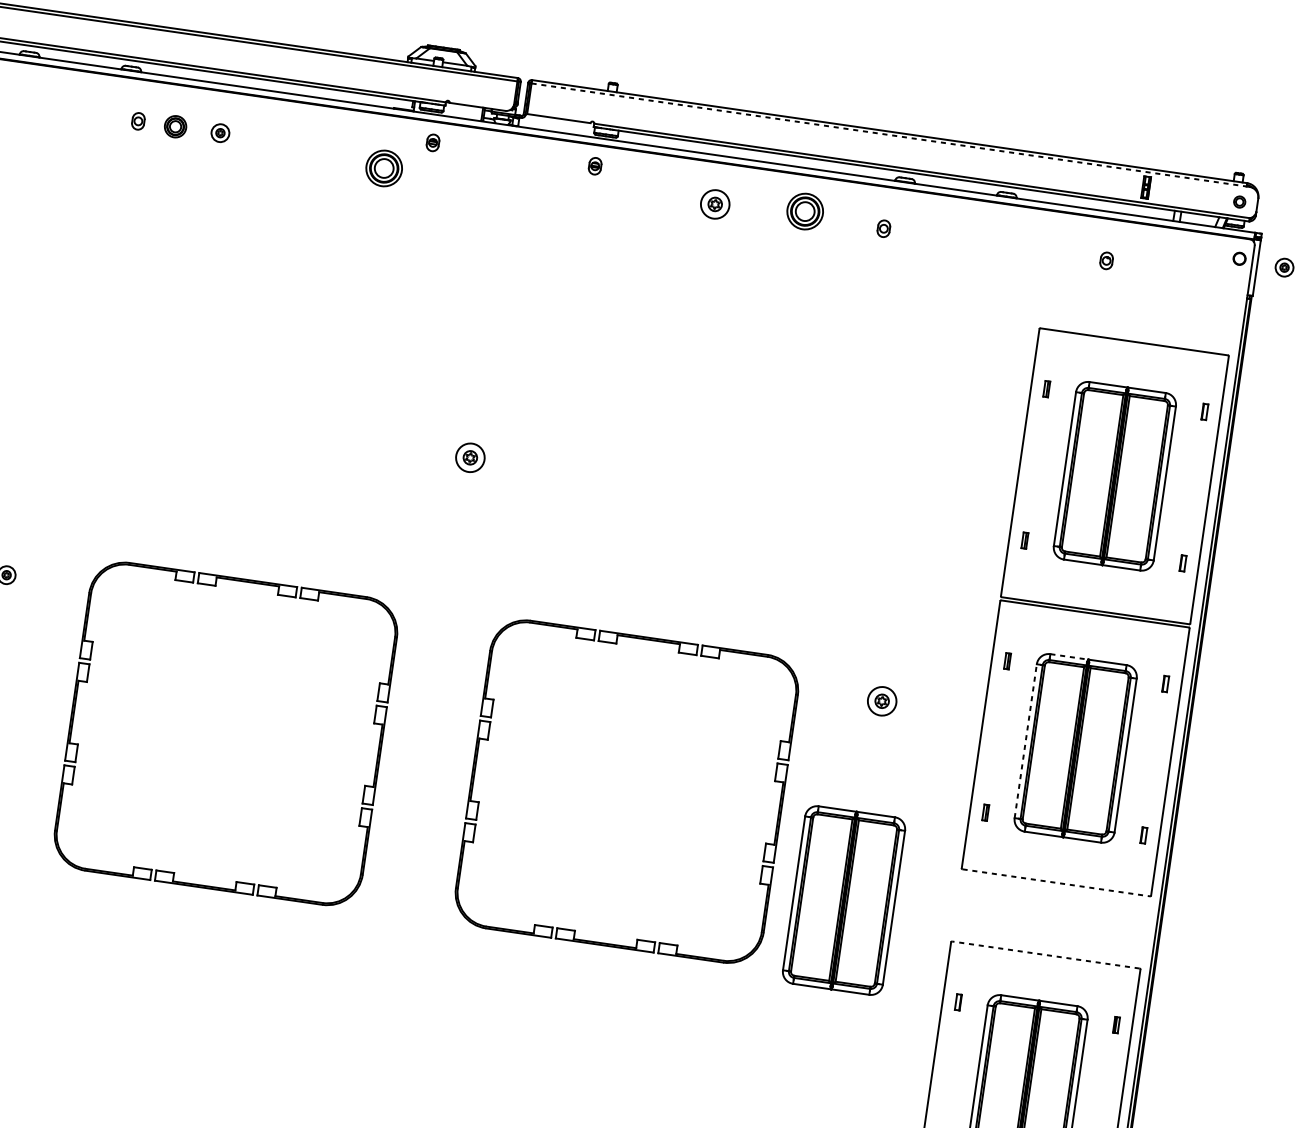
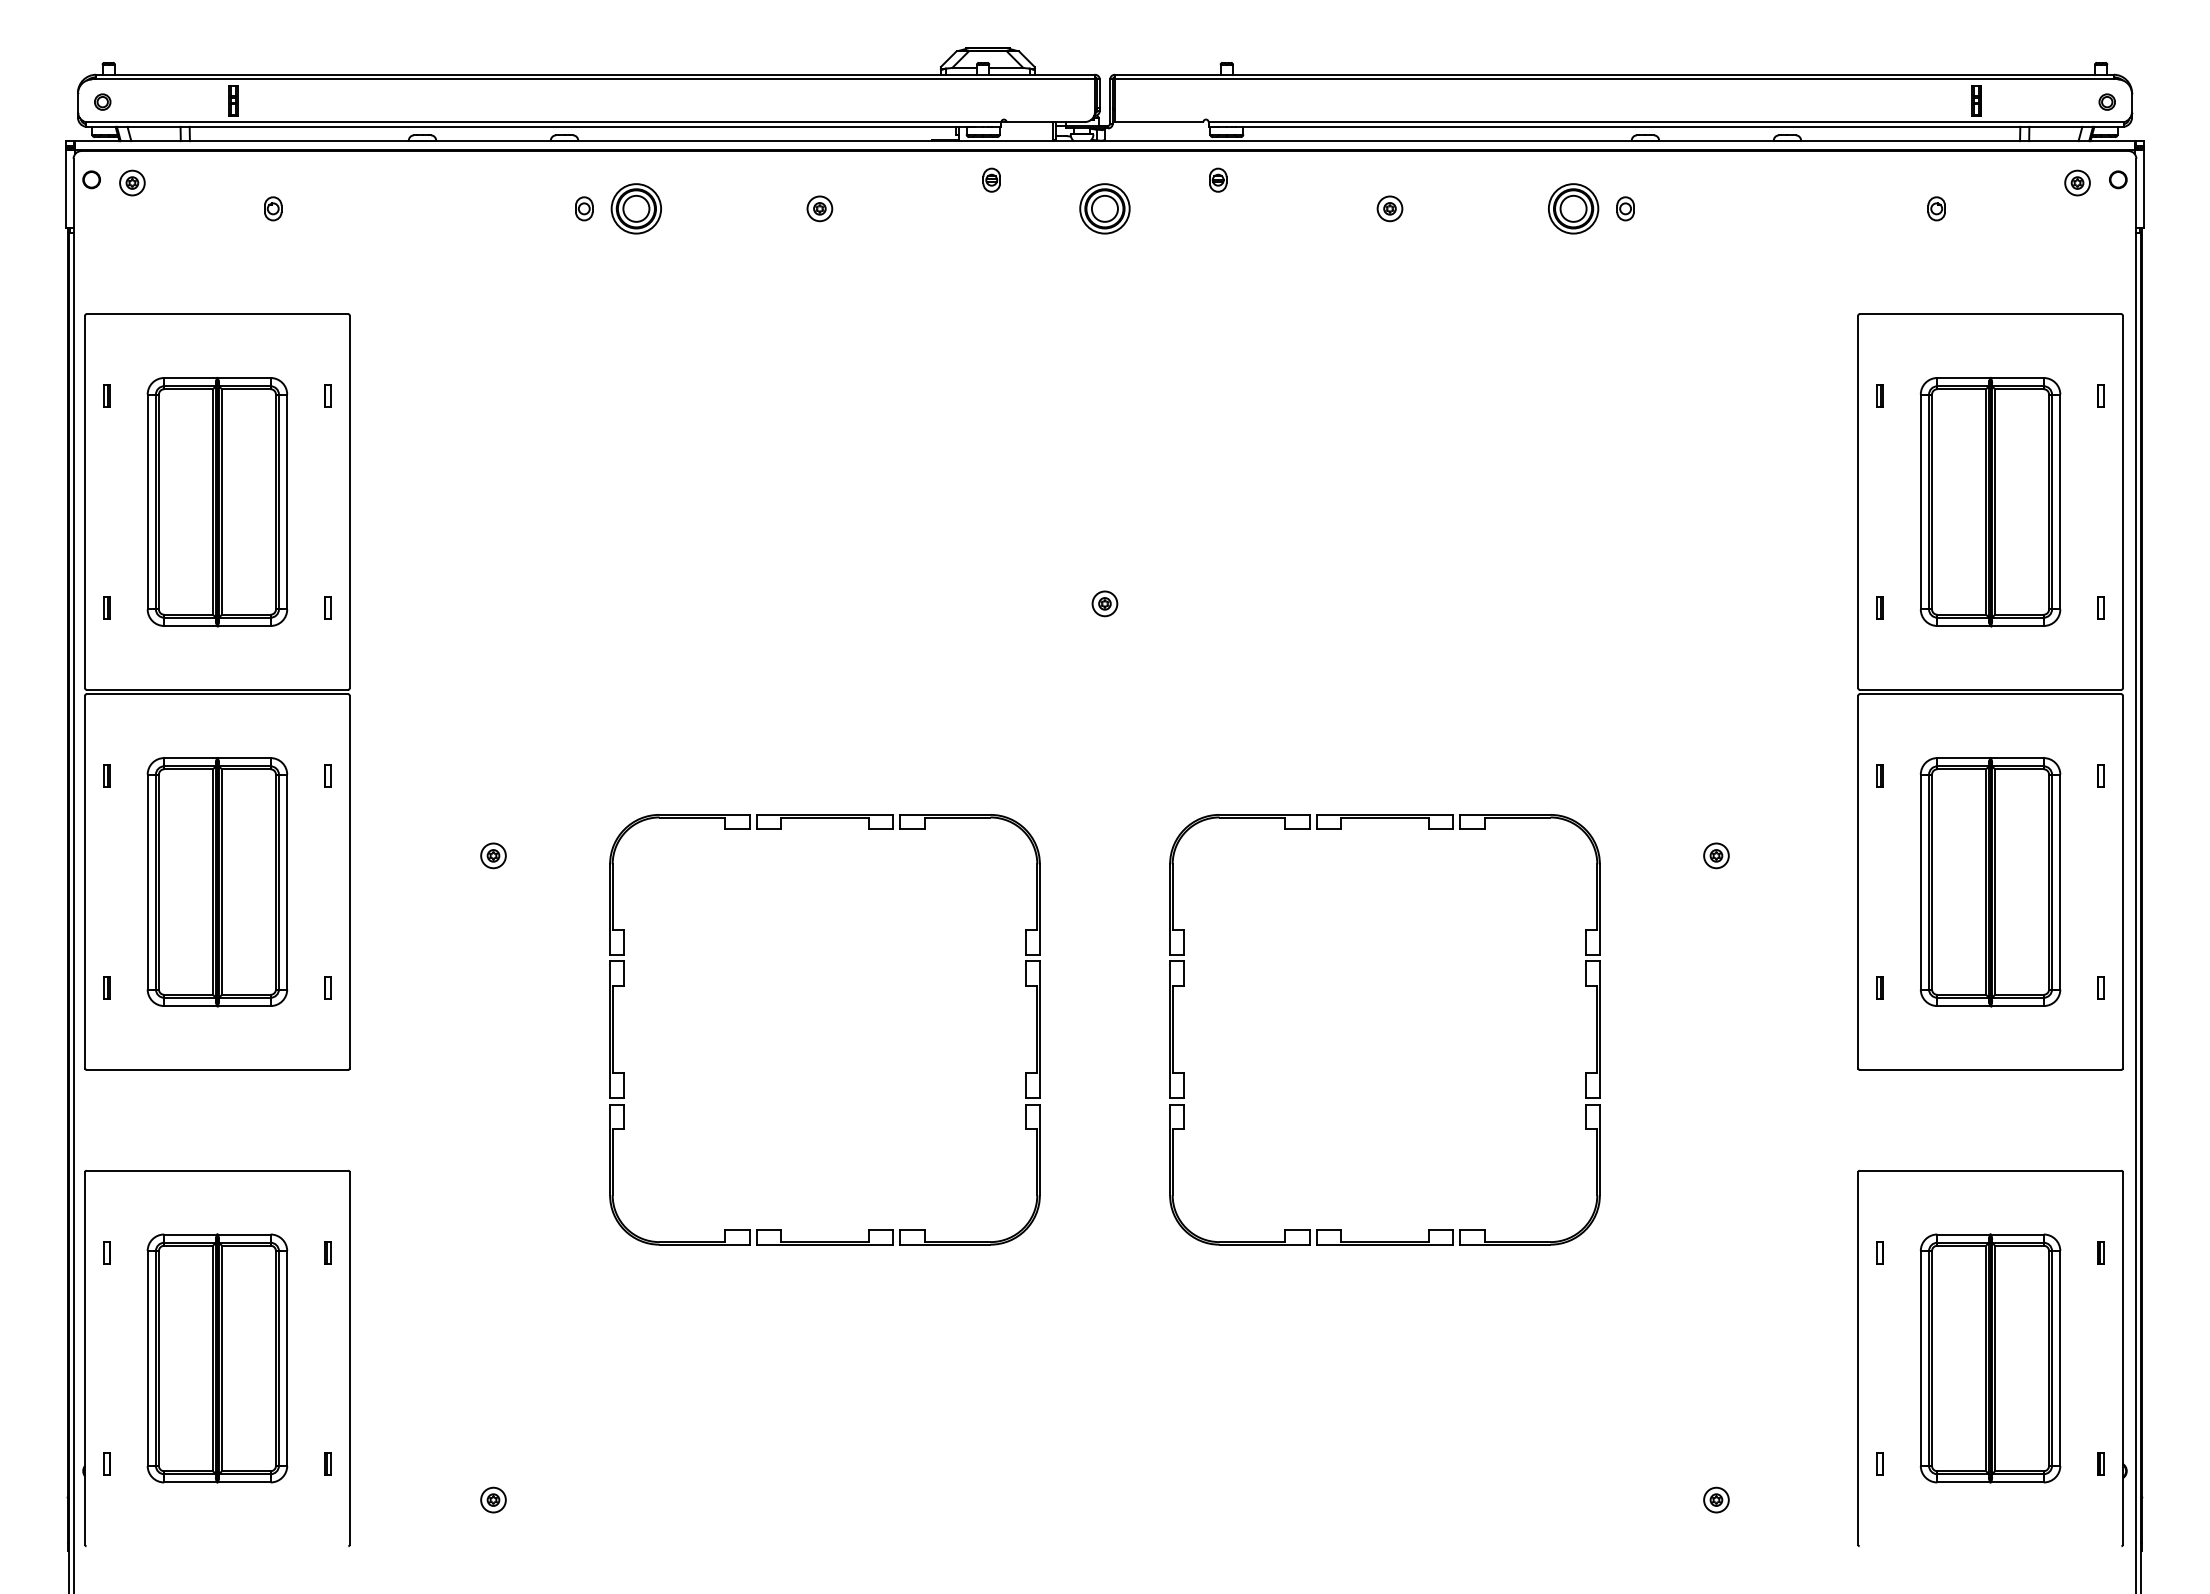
part: (175, 126) -> (635, 208), size x1.67
part: (220, 132) -> (819, 208), moved
line: (889, 135) -> (1614, 79), dashed -> solid
part: (383, 168) -> (1104, 208), moved
part: (714, 204) -> (1389, 208), size x0.62
part: (805, 211) -> (1573, 208), moved
part: (1284, 267) -> (2077, 182), moved
part: (470, 457) -> (1104, 603), size x0.62
line: (1069, 657) -> (1963, 758), dashed -> solid
part: (882, 701) -> (1716, 855), size x0.62
line: (1025, 740) -> (1920, 881), dashed -> solid
line: (1056, 882) -> (1990, 1069), dashed -> solid
part: (843, 900) -> (1703, 1136), removed
line: (1045, 954) -> (1990, 1170), dashed -> solid

